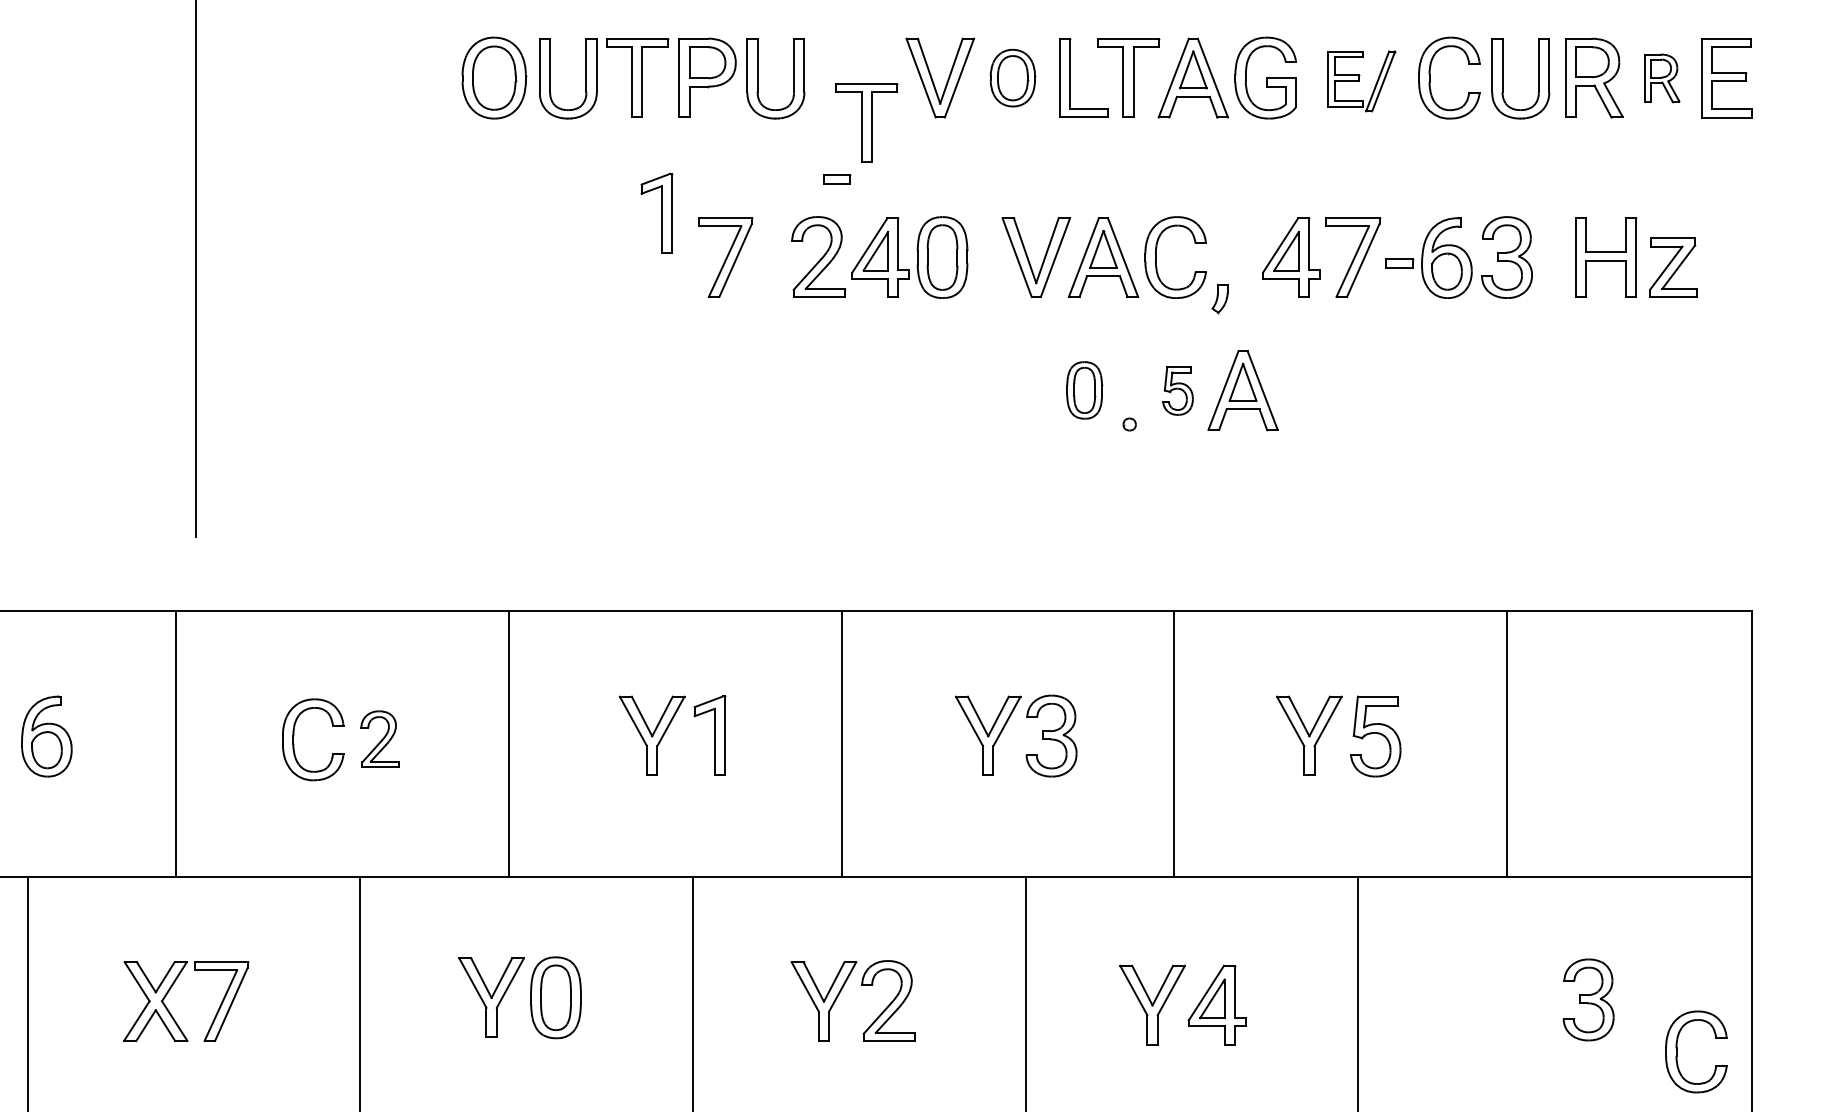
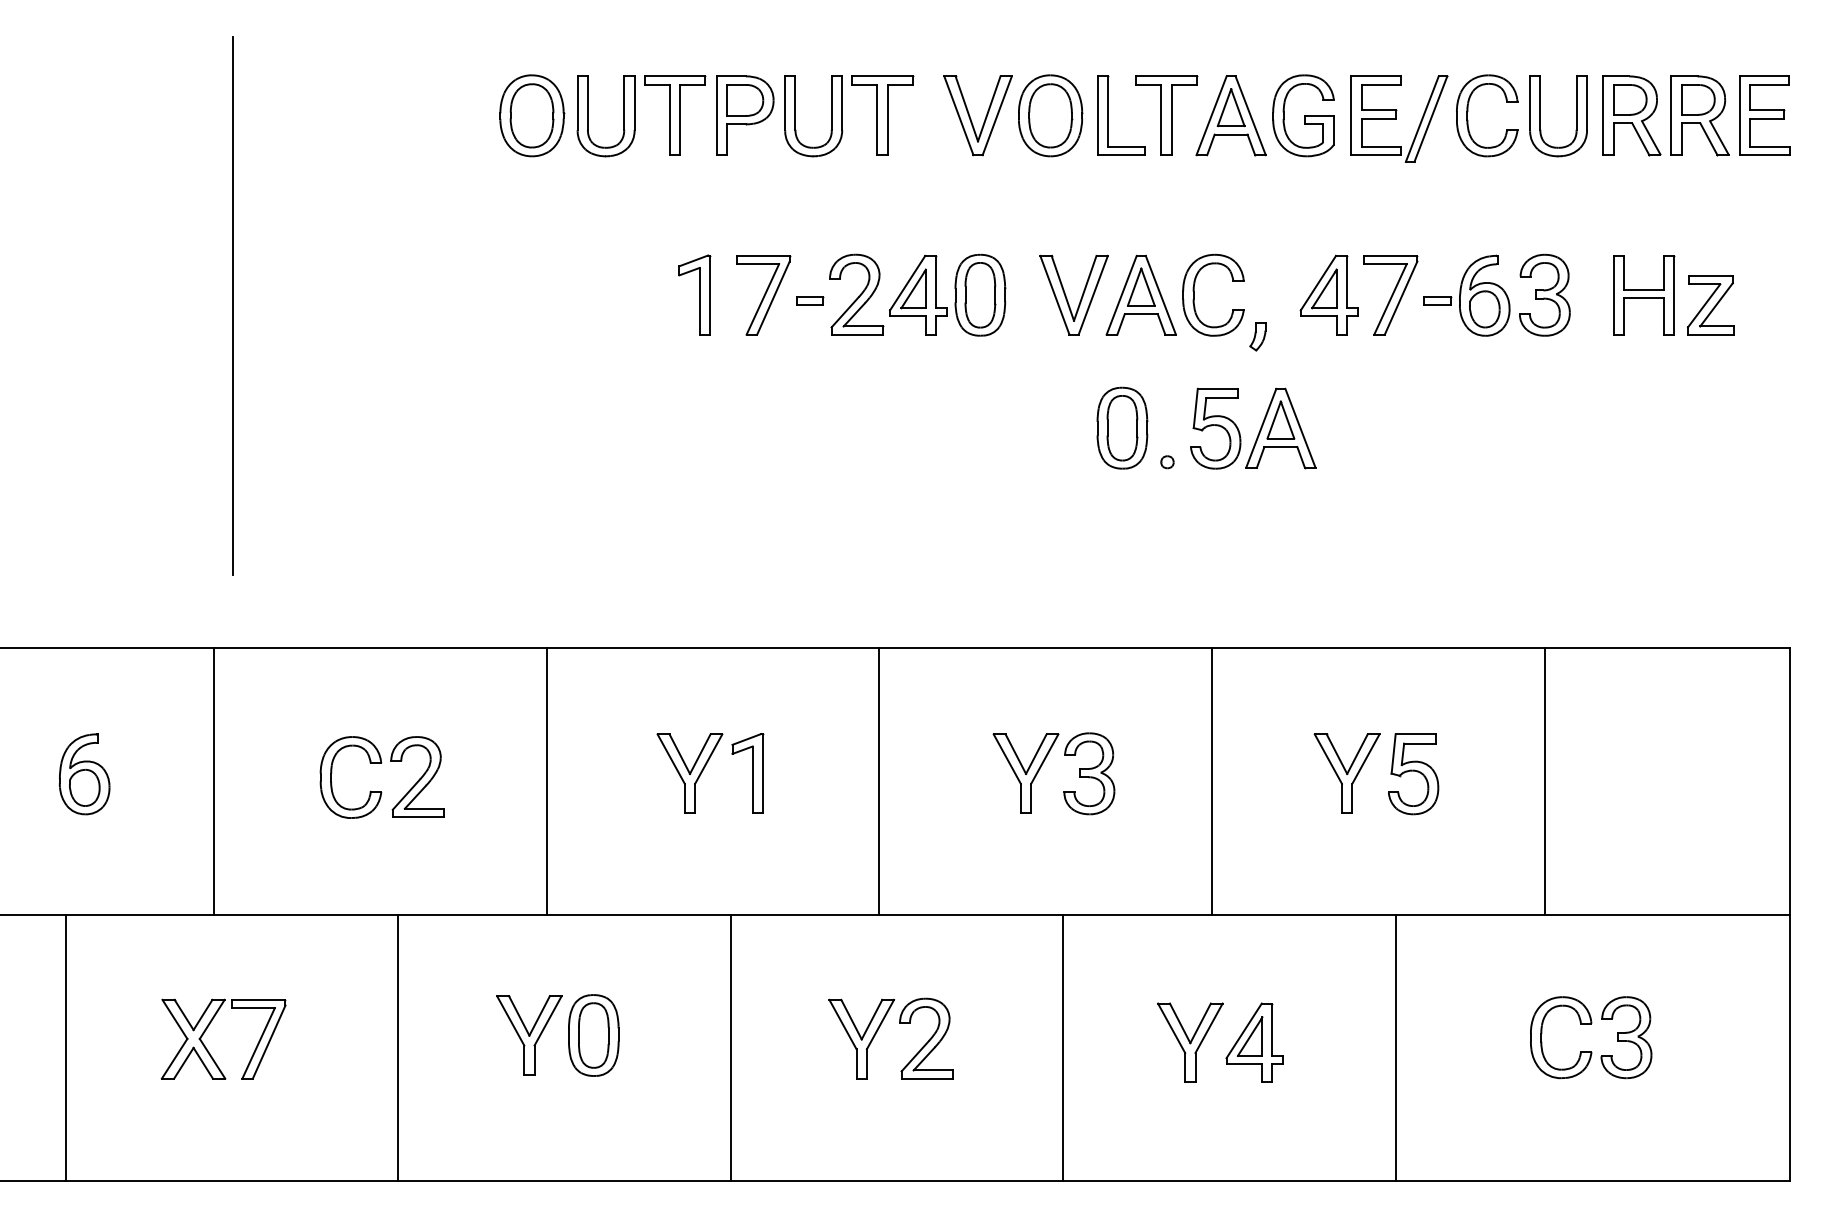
part: (1012, 77) -> (1050, 115), size x1.43
part: (1661, 77) -> (1699, 115), size x1.67
part: (1361, 80) -> (1399, 118), size x1.43
part: (866, 122) -> (882, 115), moved
part: (837, 178) -> (810, 300), moved
part: (656, 212) -> (694, 294), moved
part: (1084, 389) -> (1122, 427), size x1.43
part: (1177, 390) -> (1215, 428), size x1.67
part: (379, 738) -> (417, 776), size x1.43
part: (1677, 1047) -> (1542, 1033), moved

